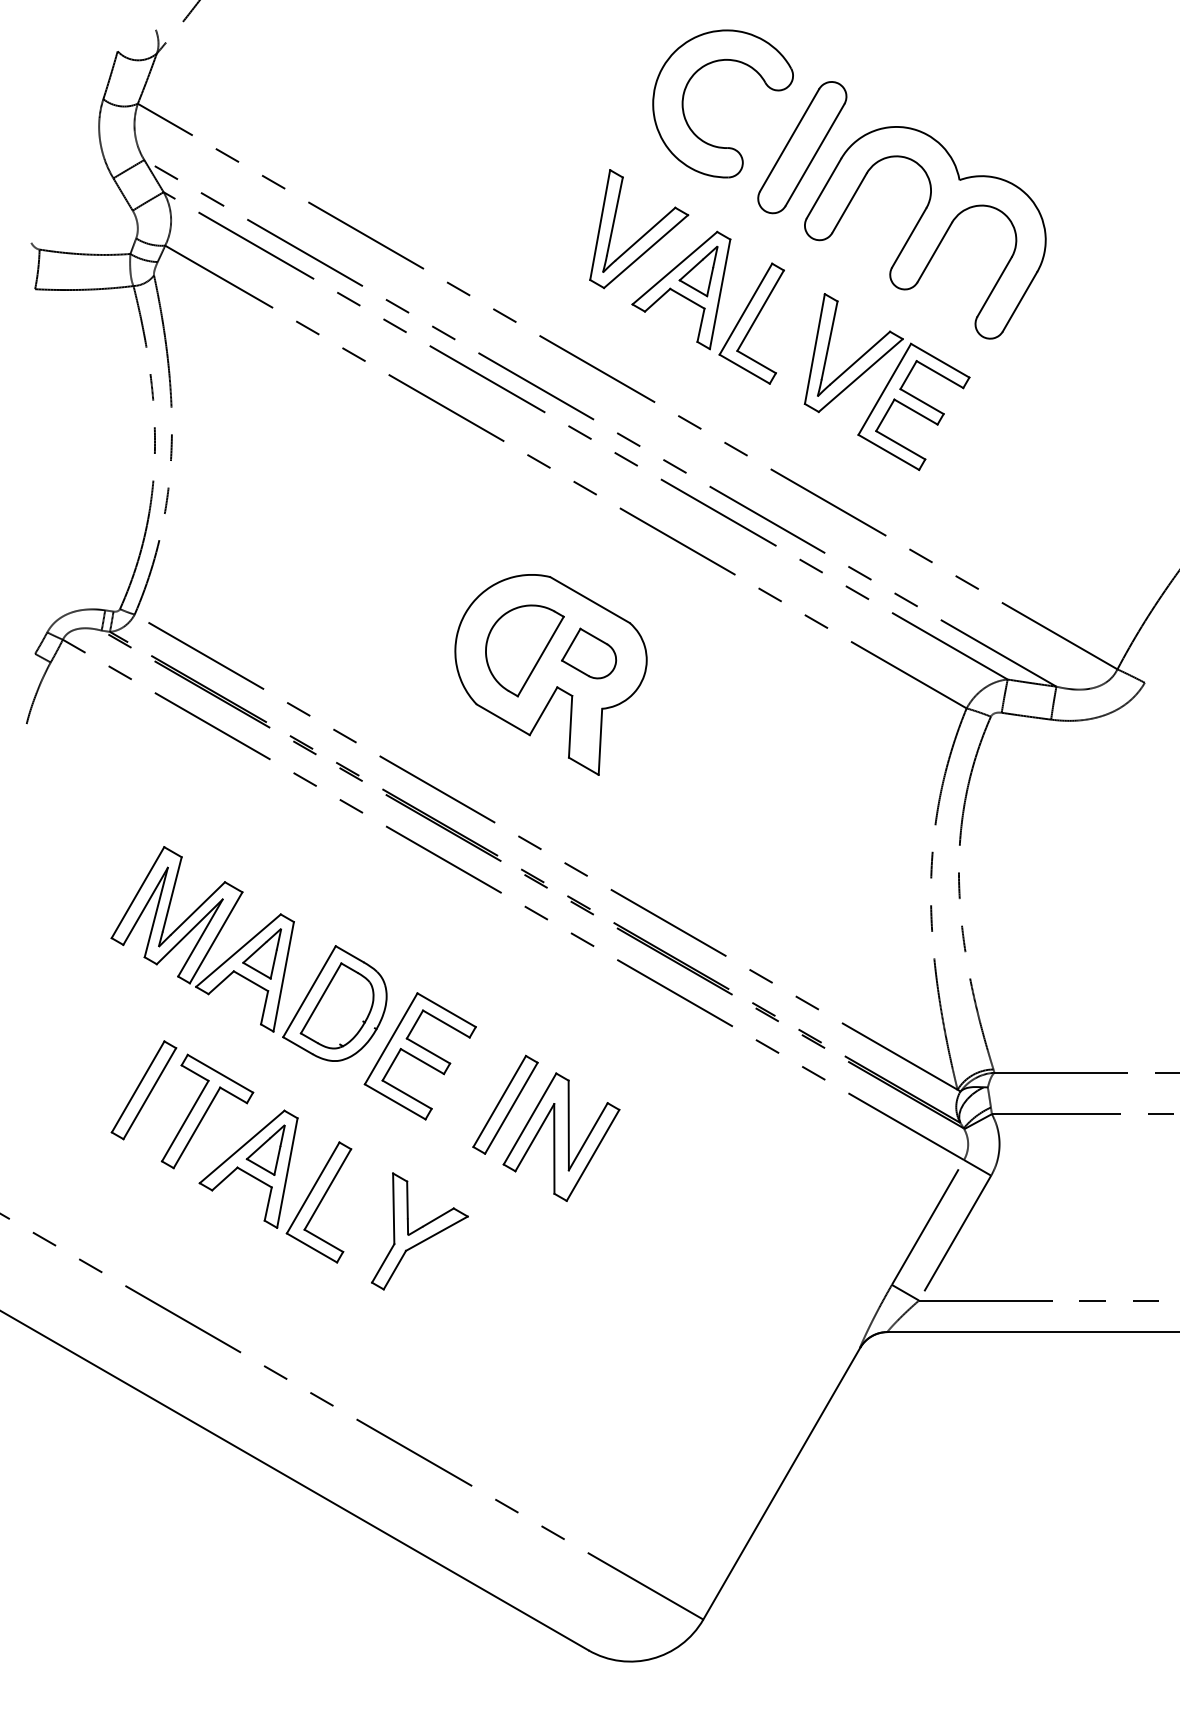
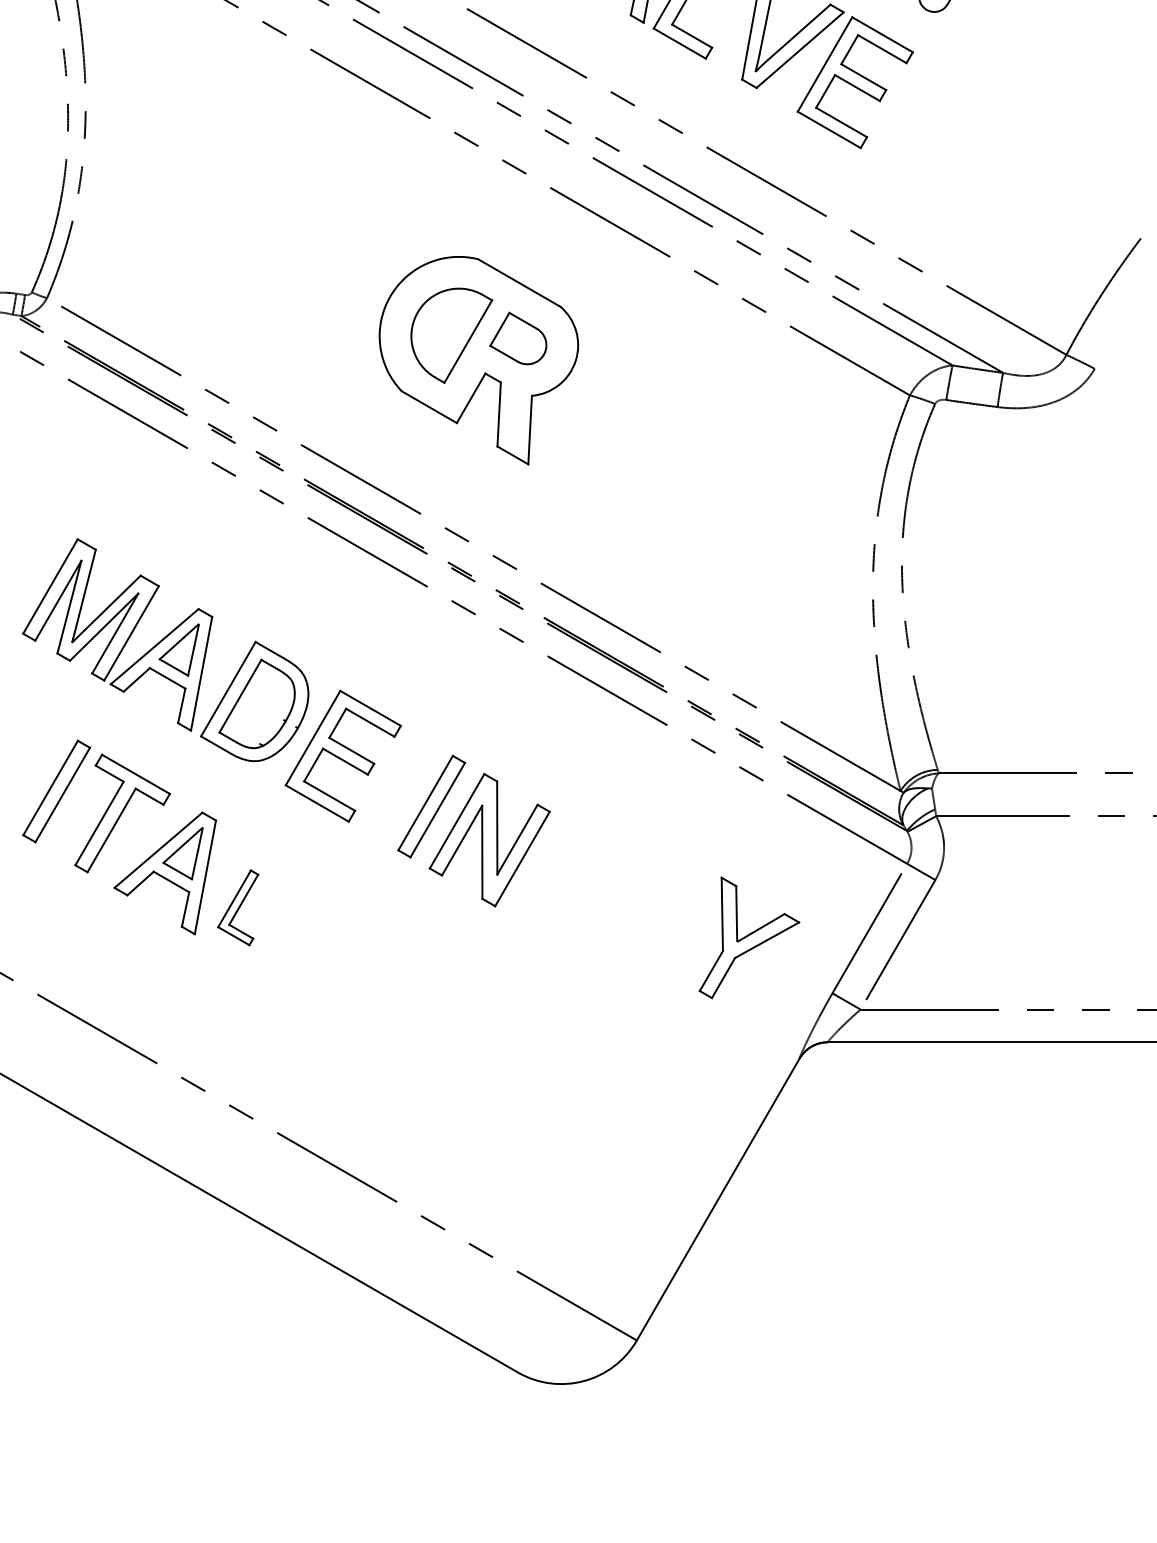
part: (318, 1202) -> (237, 907), size x0.6
part: (419, 1231) -> (749, 937), moved

